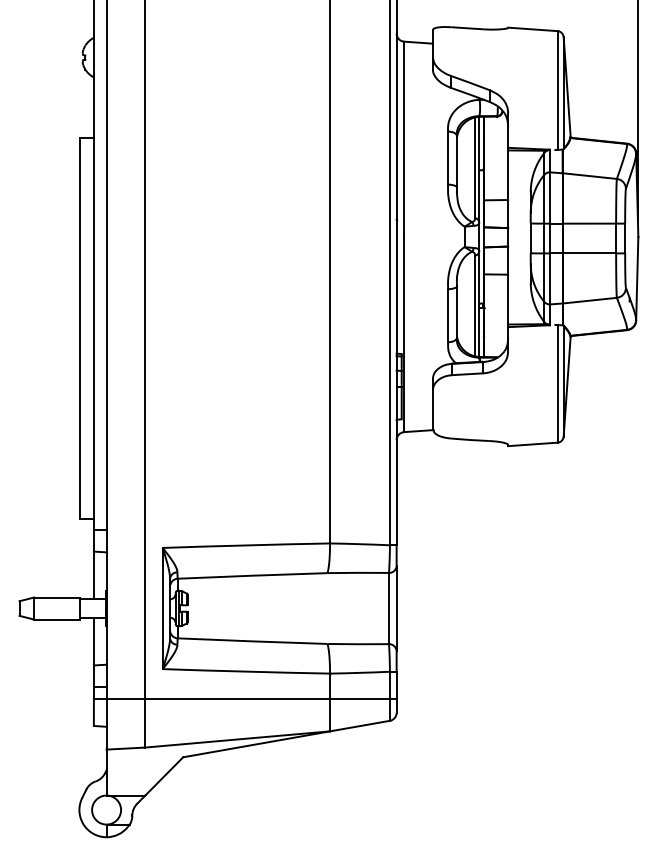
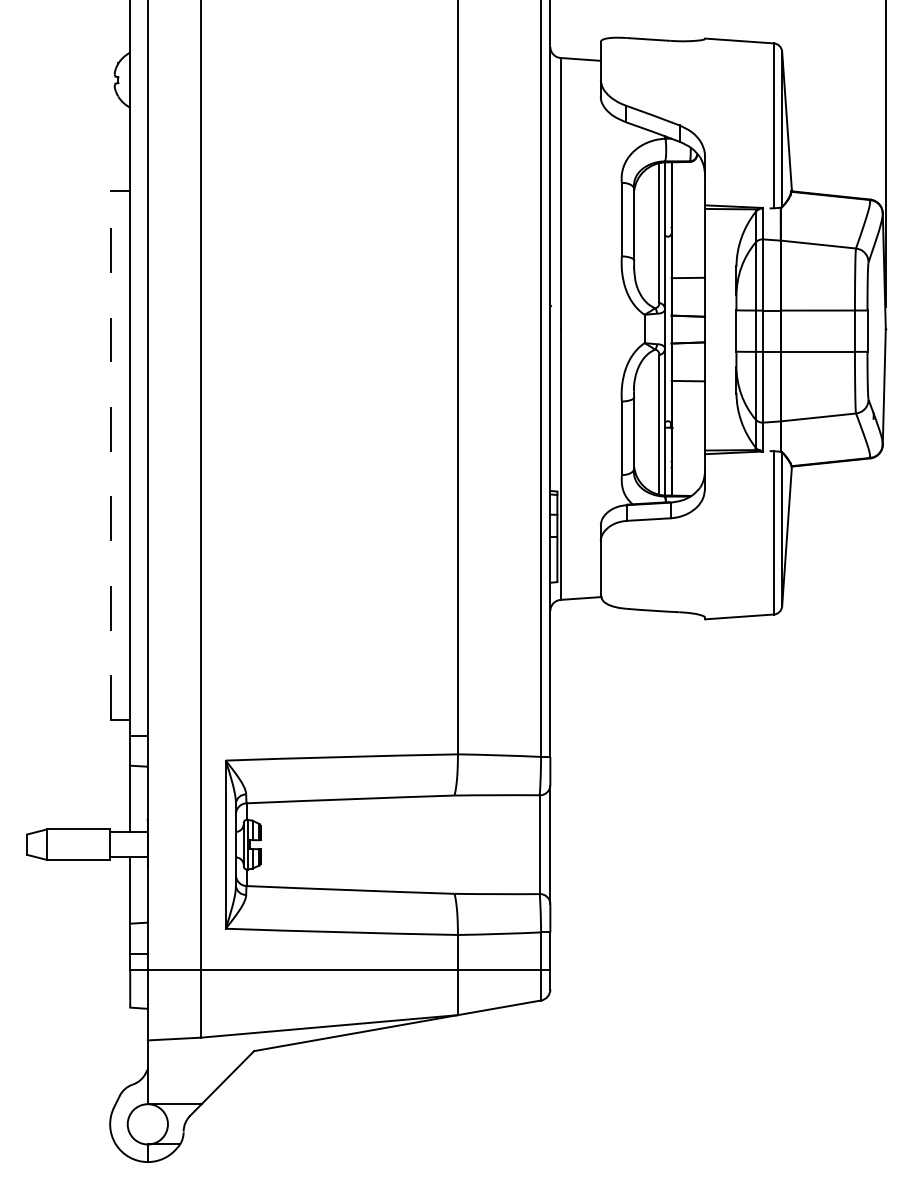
line: (79, 328) -> (110, 455), solid -> dashed

